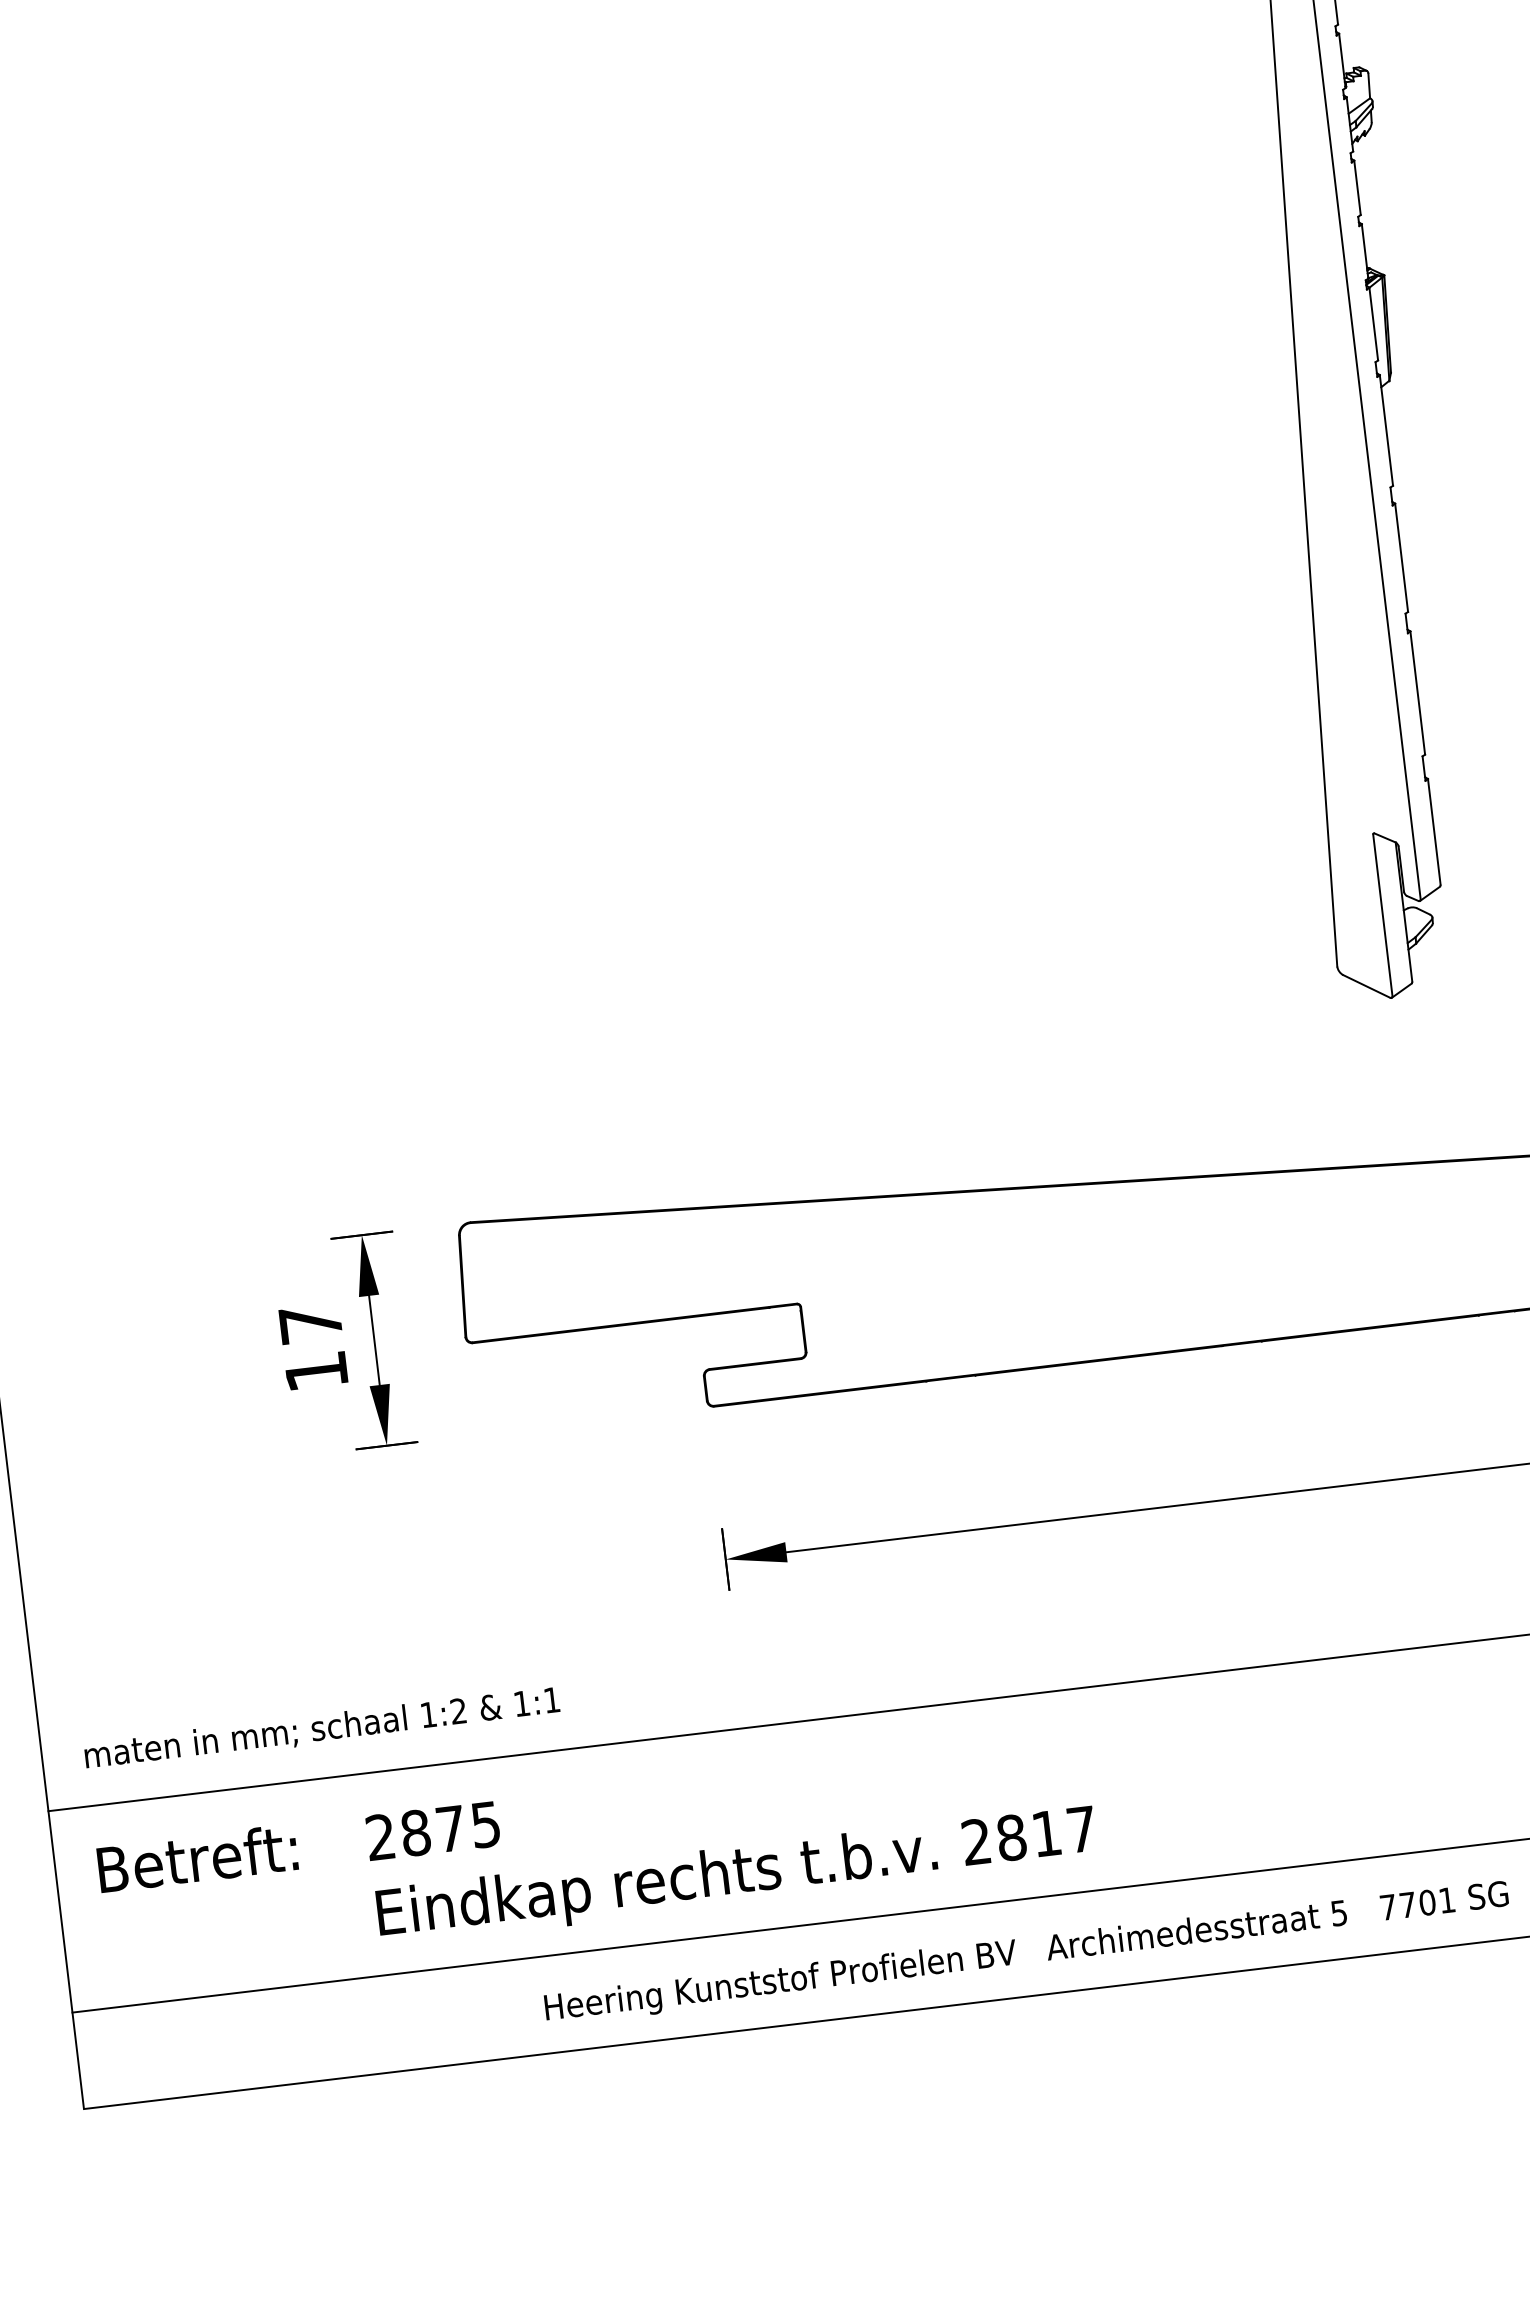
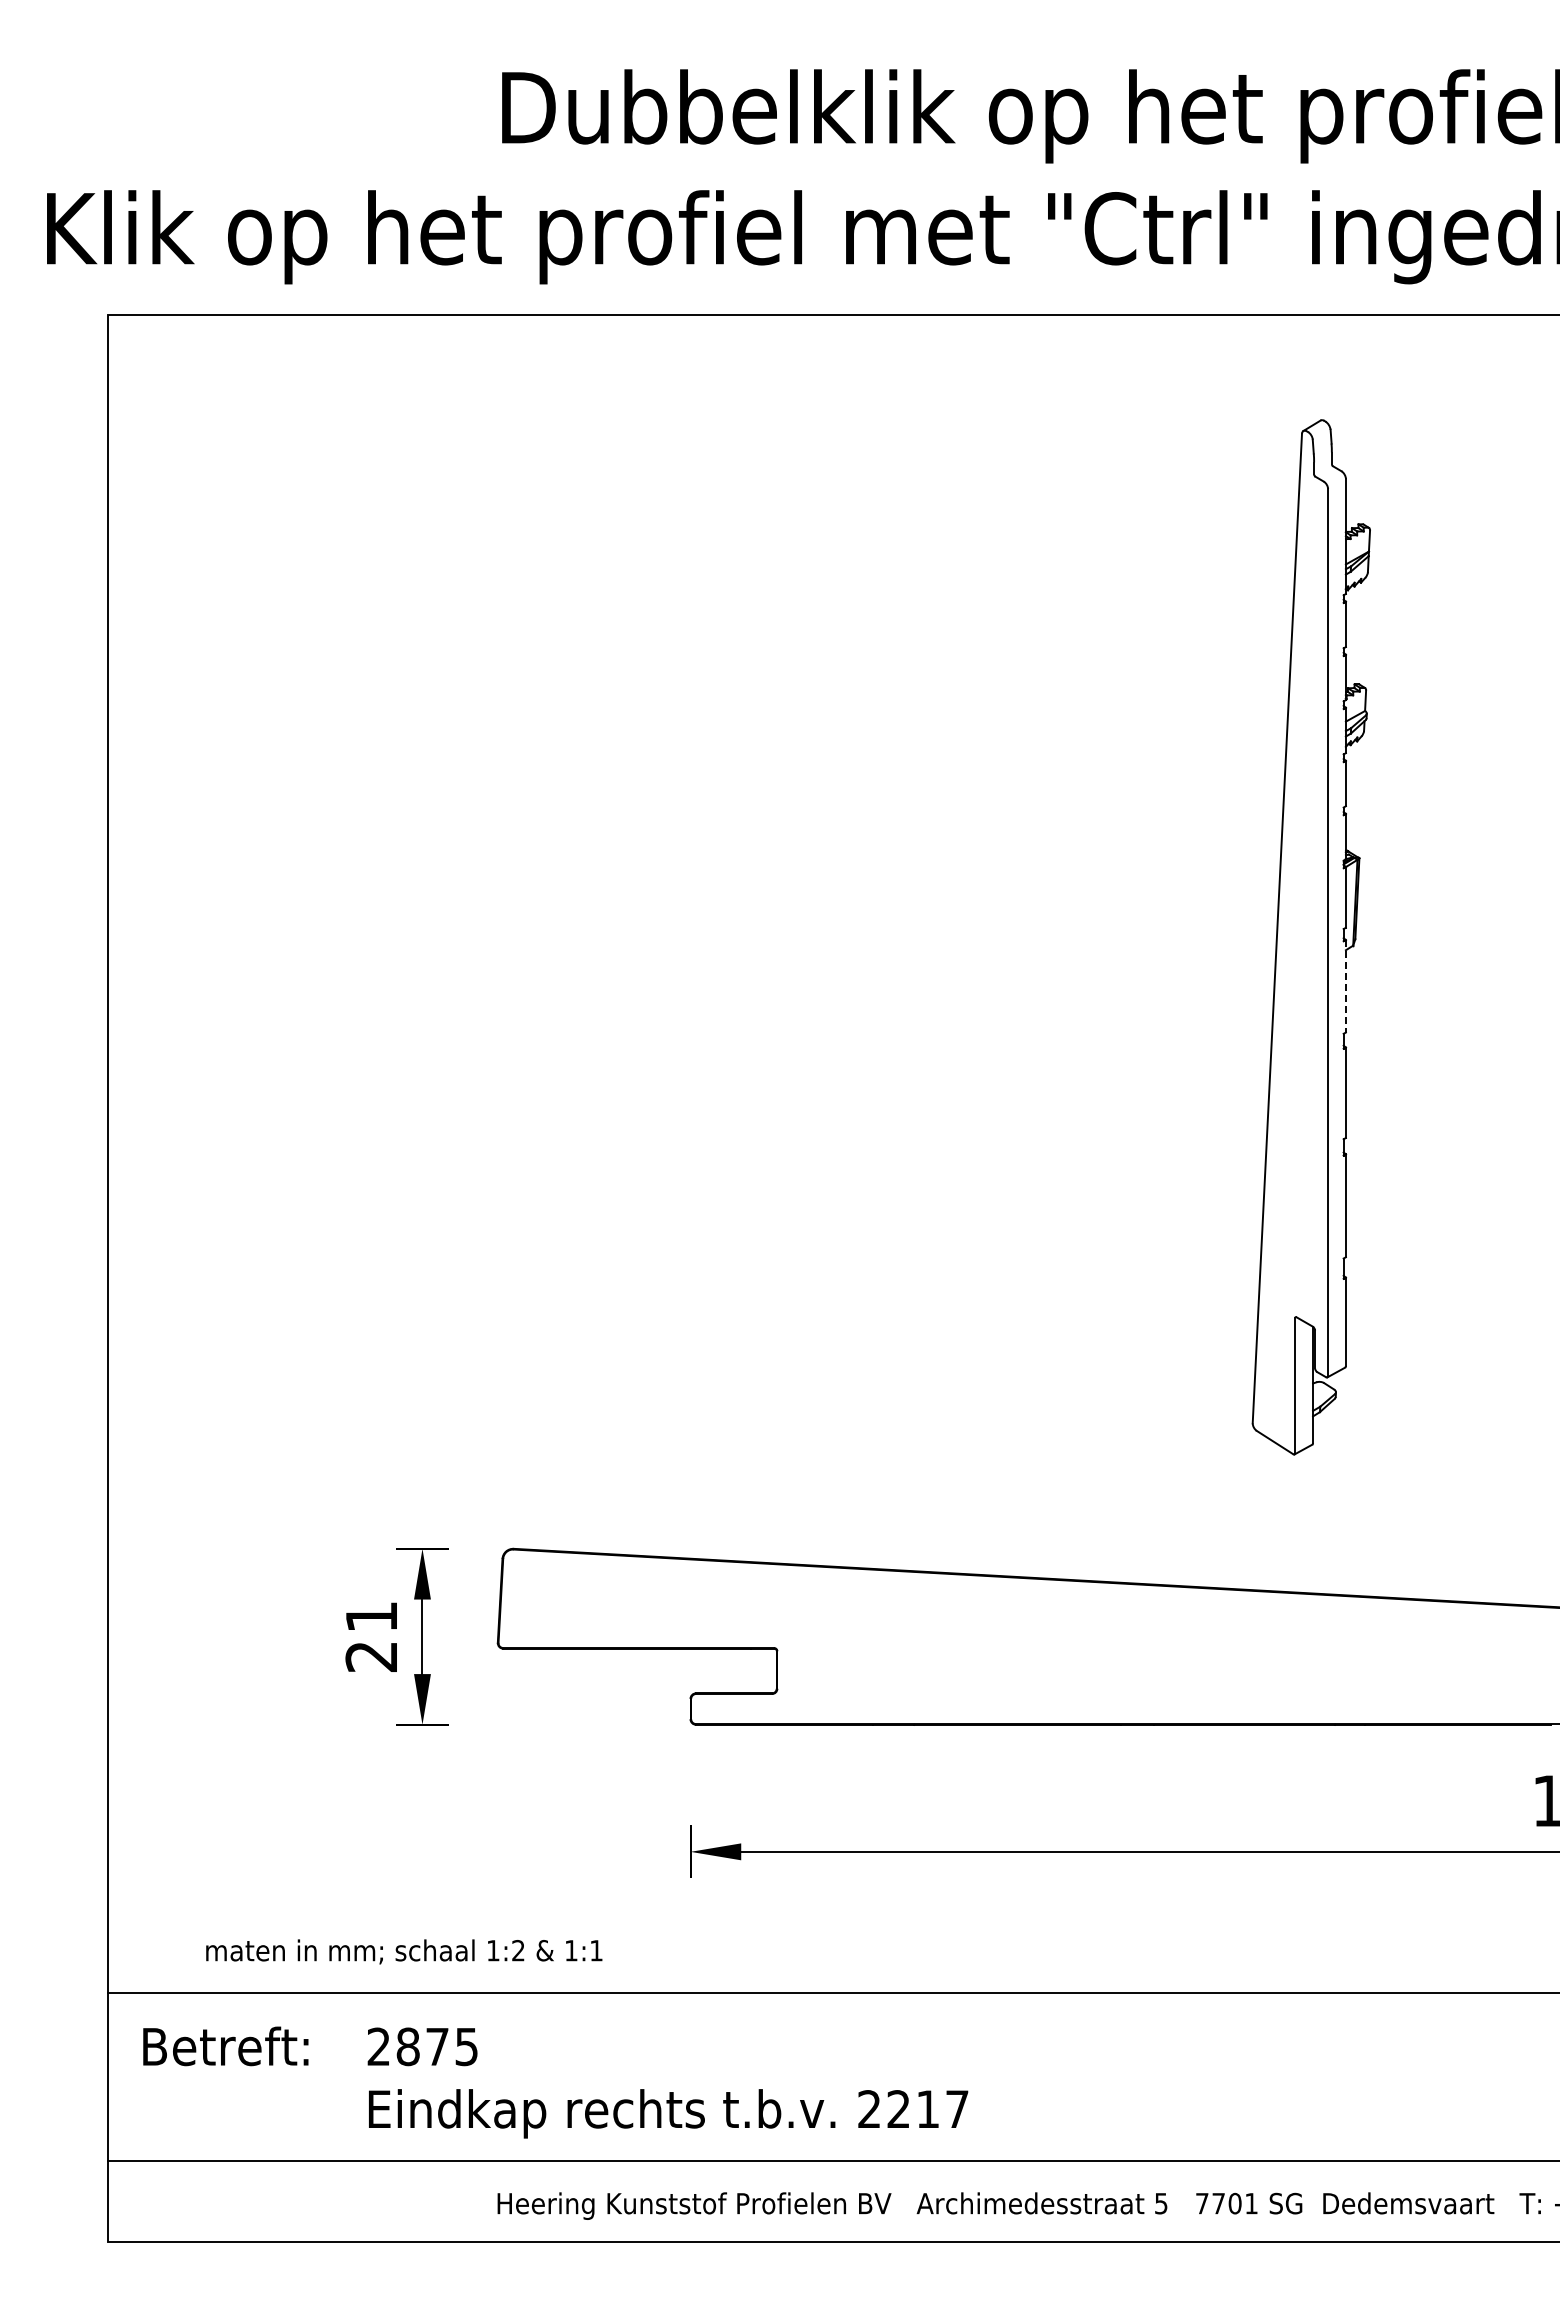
line: (1385, 430) -> (1345, 986), solid -> dashed
text: (312, 1347) -> (370, 1636), 17 -> 21
text: (322, 1728) -> (404, 1951), moved
text: (1011, 1838) -> (898, 2109), 2817 -> 2217

